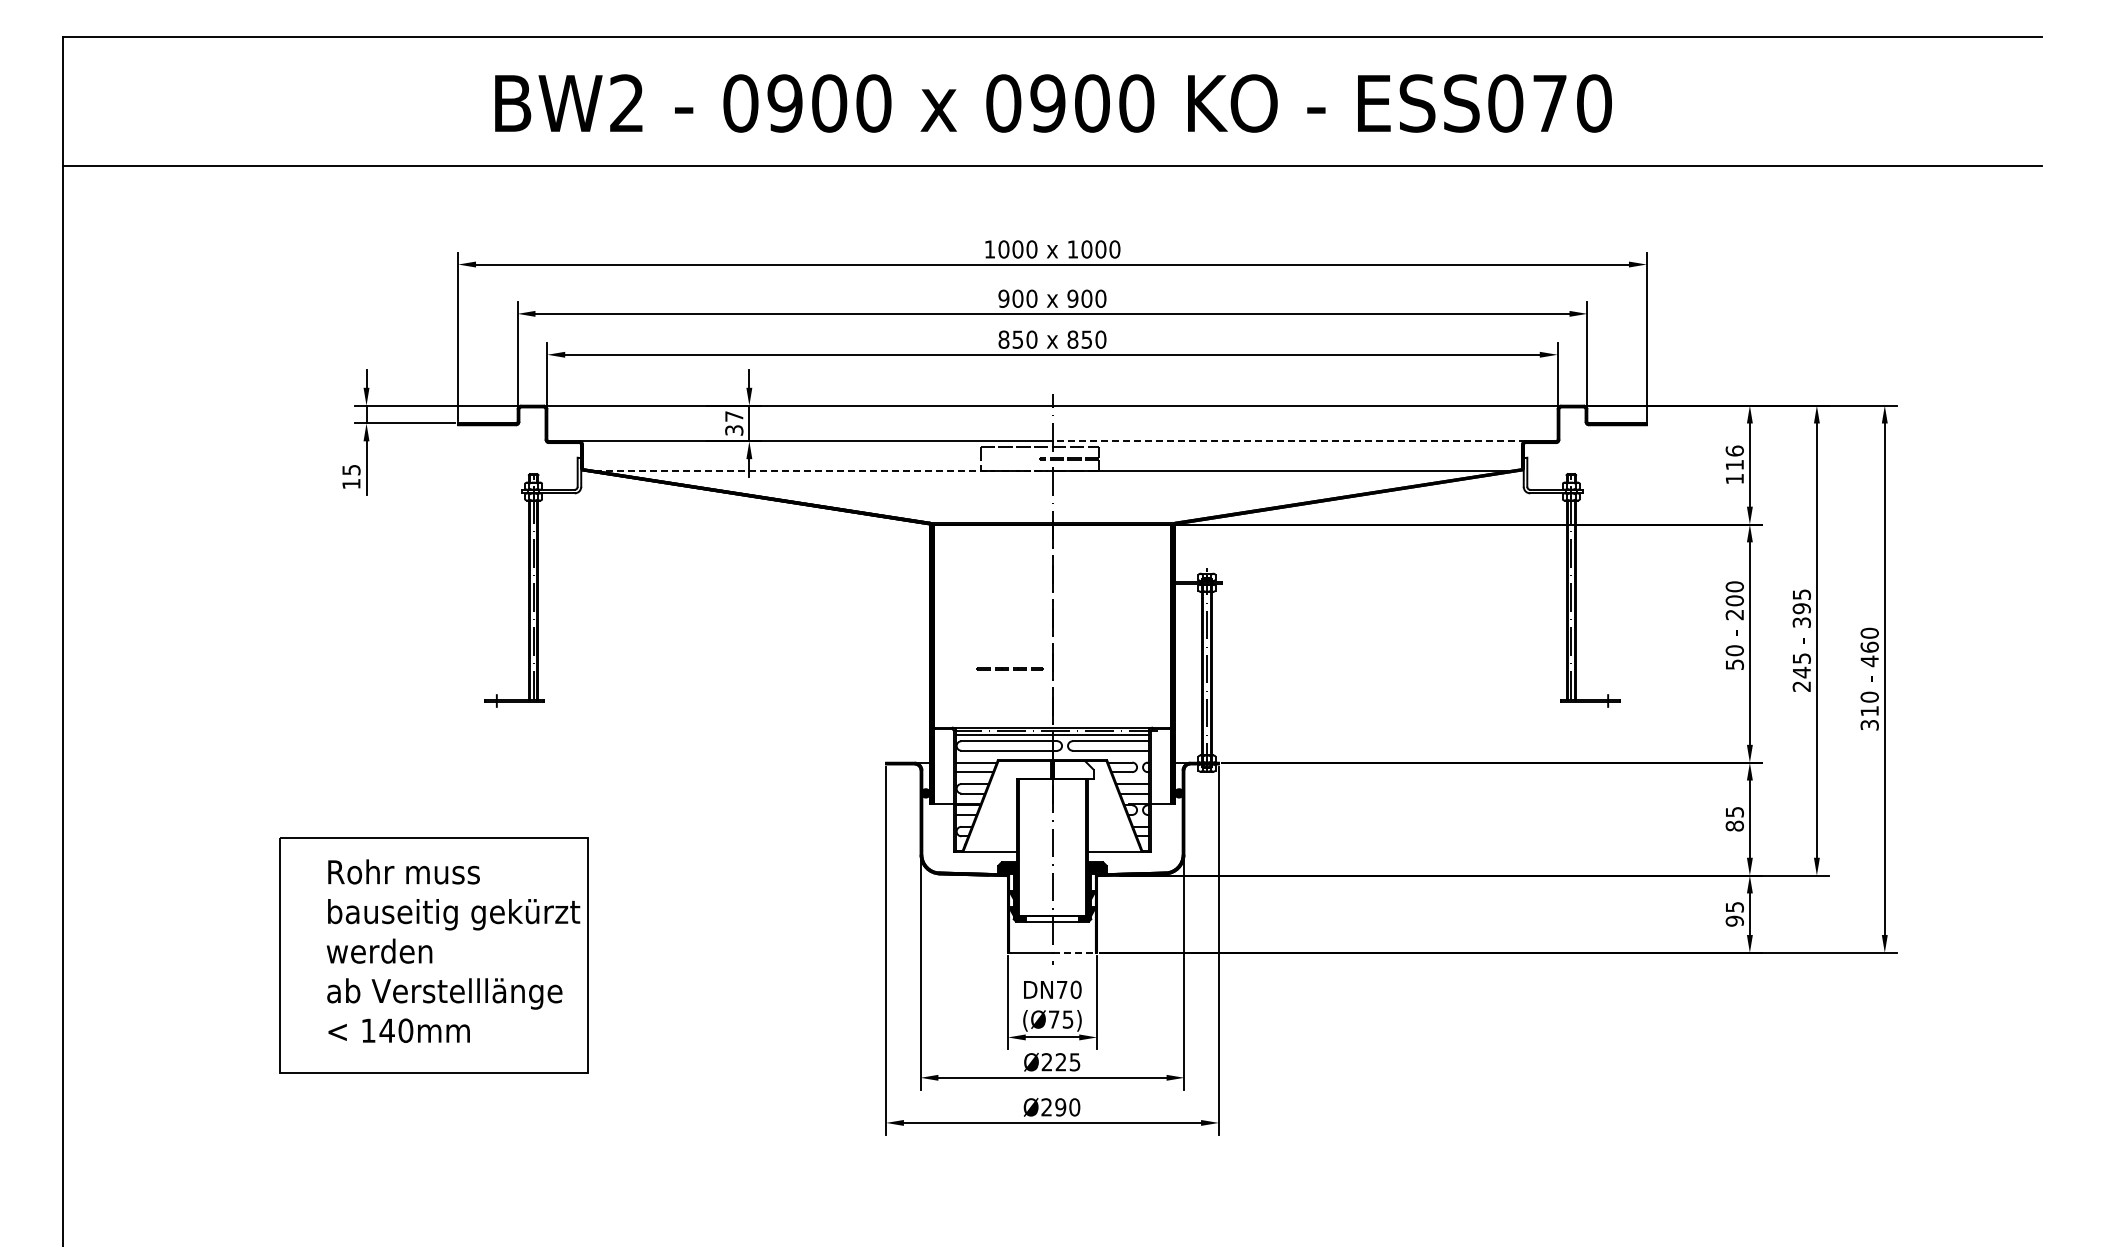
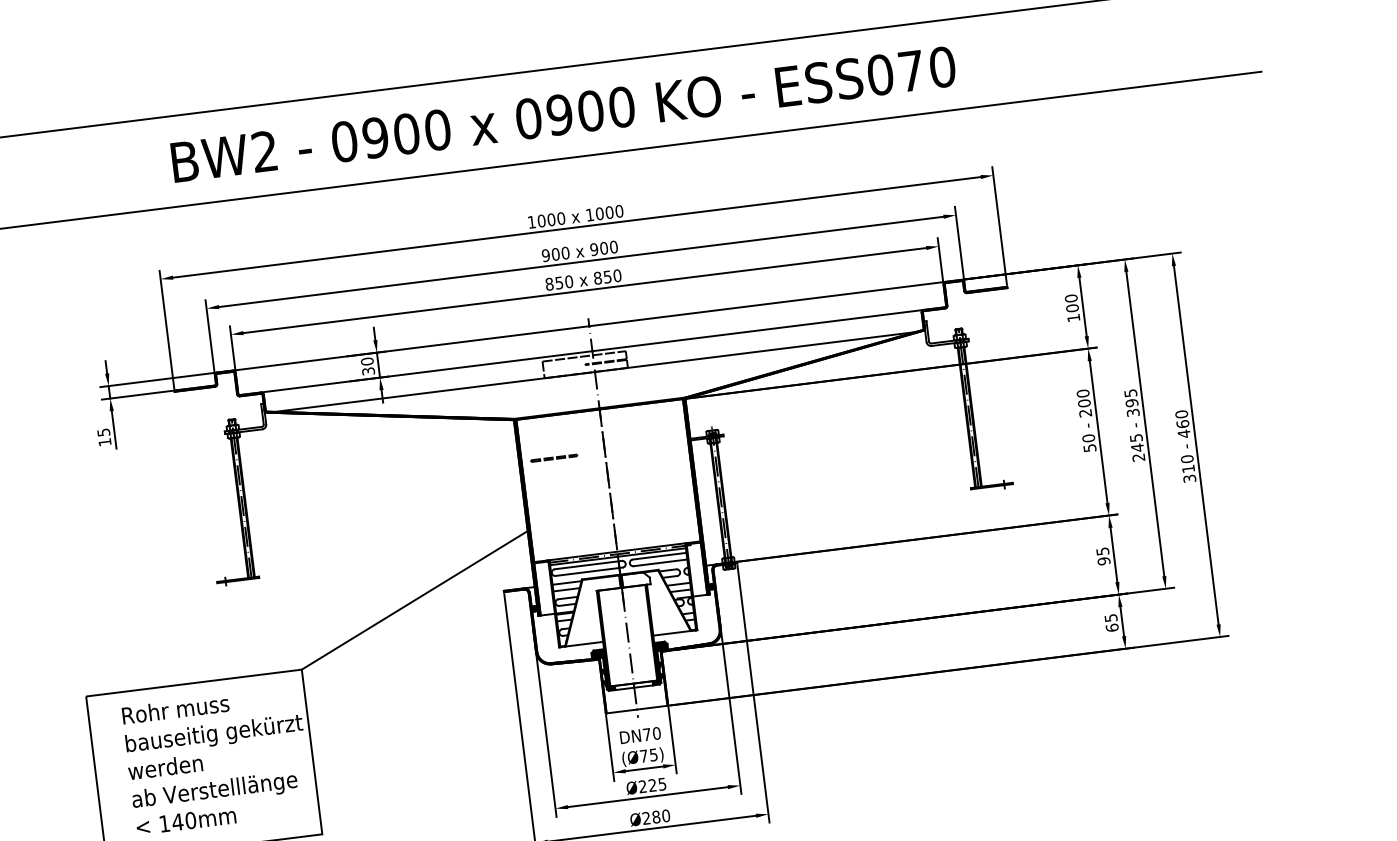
text: (734, 416) -> (367, 361), 37 -> 30
line: (1289, 441) -> (758, 330), dashed -> solid
text: (1734, 457) -> (1071, 303), 116 -> 100
line: (822, 471) -> (433, 392), dashed -> solid
line: (1008, 668) -> (553, 457), moved
line: (760, 759) -> (415, 599), added
text: (1734, 825) -> (1103, 560), 85 -> 95
text: (1734, 920) -> (1112, 627), 95 -> 65
line: (1075, 952) -> (653, 707), dashed -> solid
text: (1060, 1107) -> (656, 817), Ø290 -> Ø280

